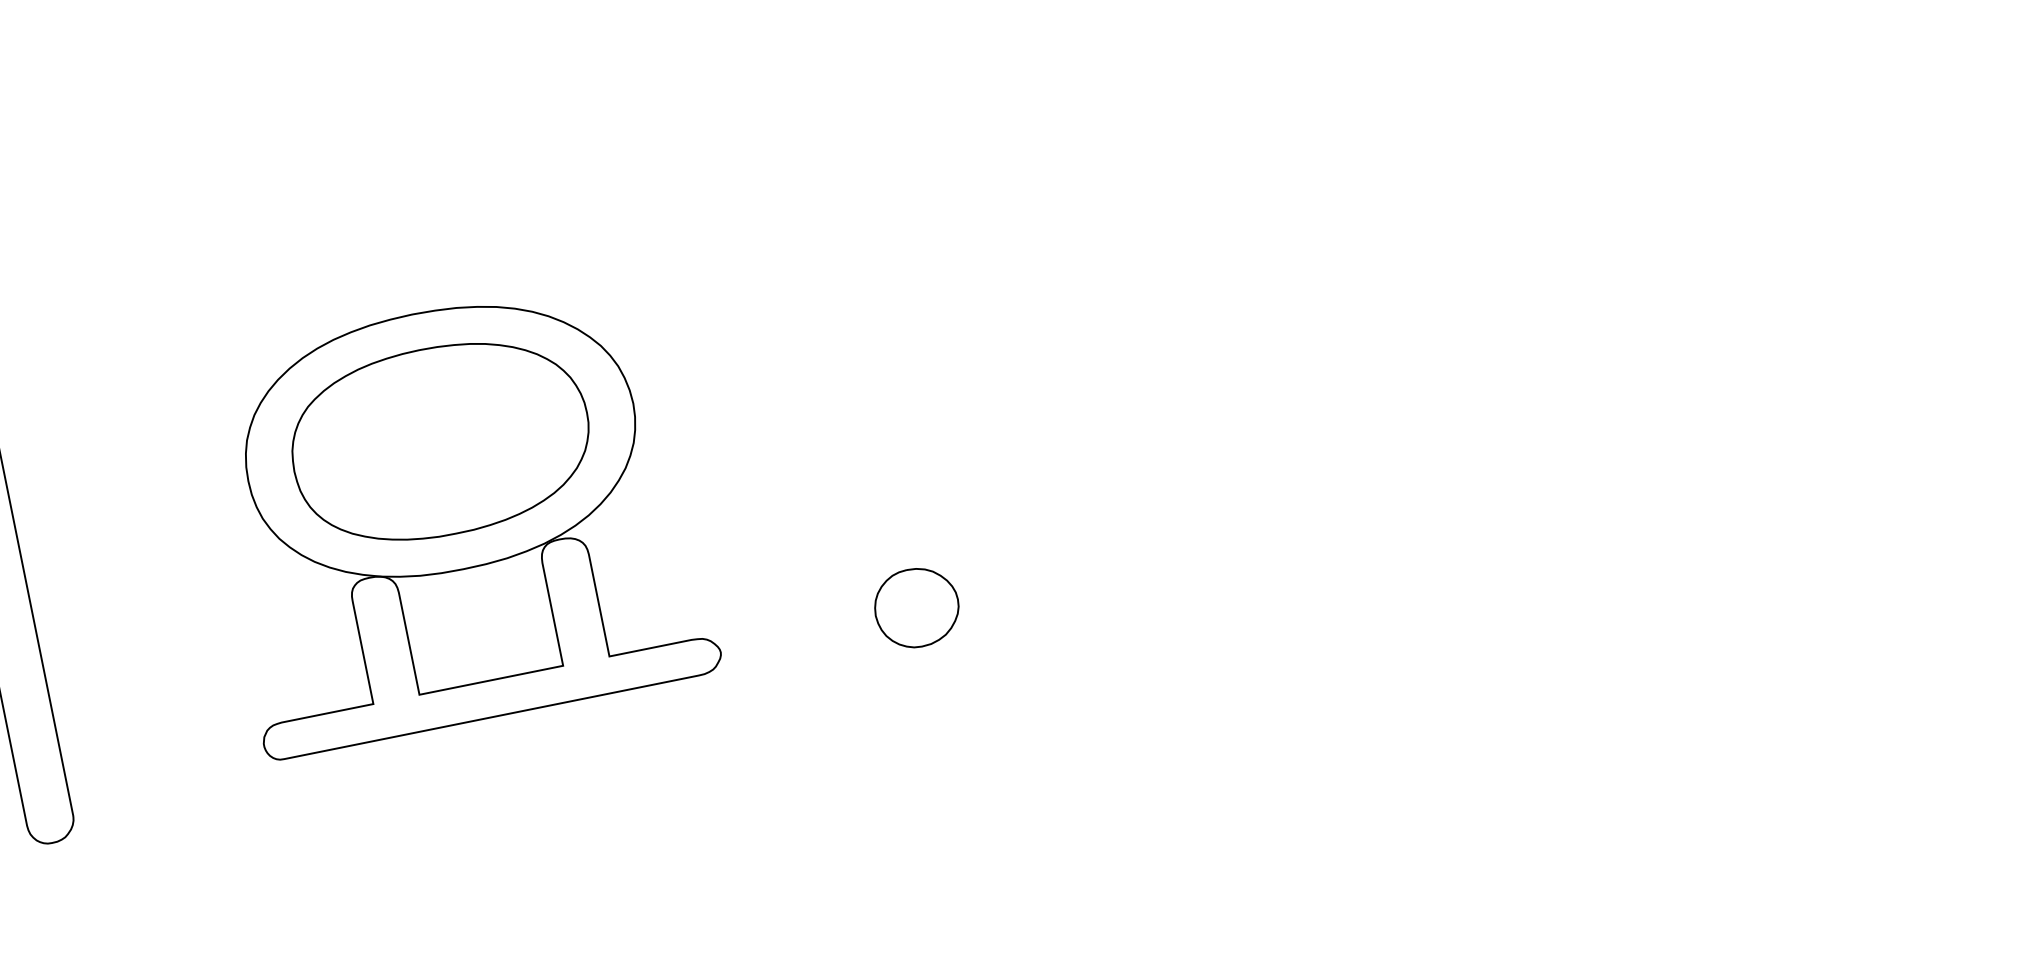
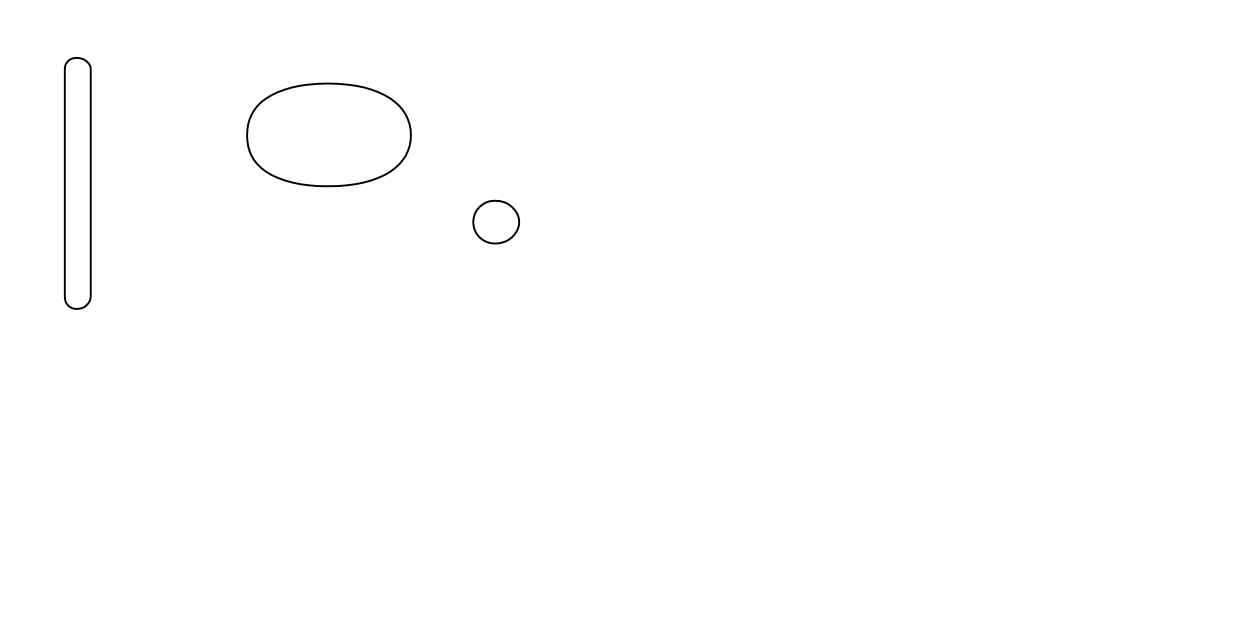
part: (454, 514) -> (328, 175), removed
part: (917, 606) -> (496, 221), moved

